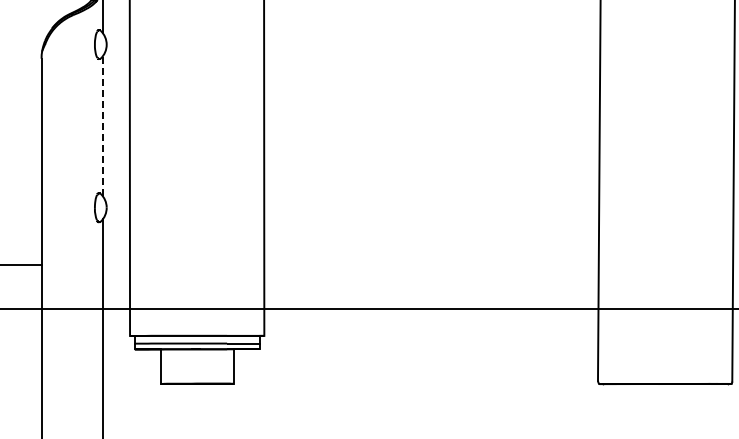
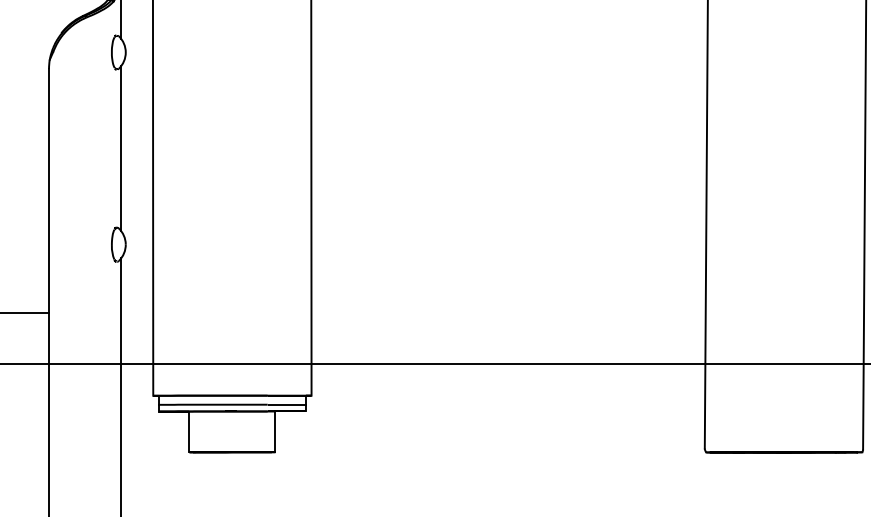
line: (102, 126) -> (120, 148), dashed -> solid

